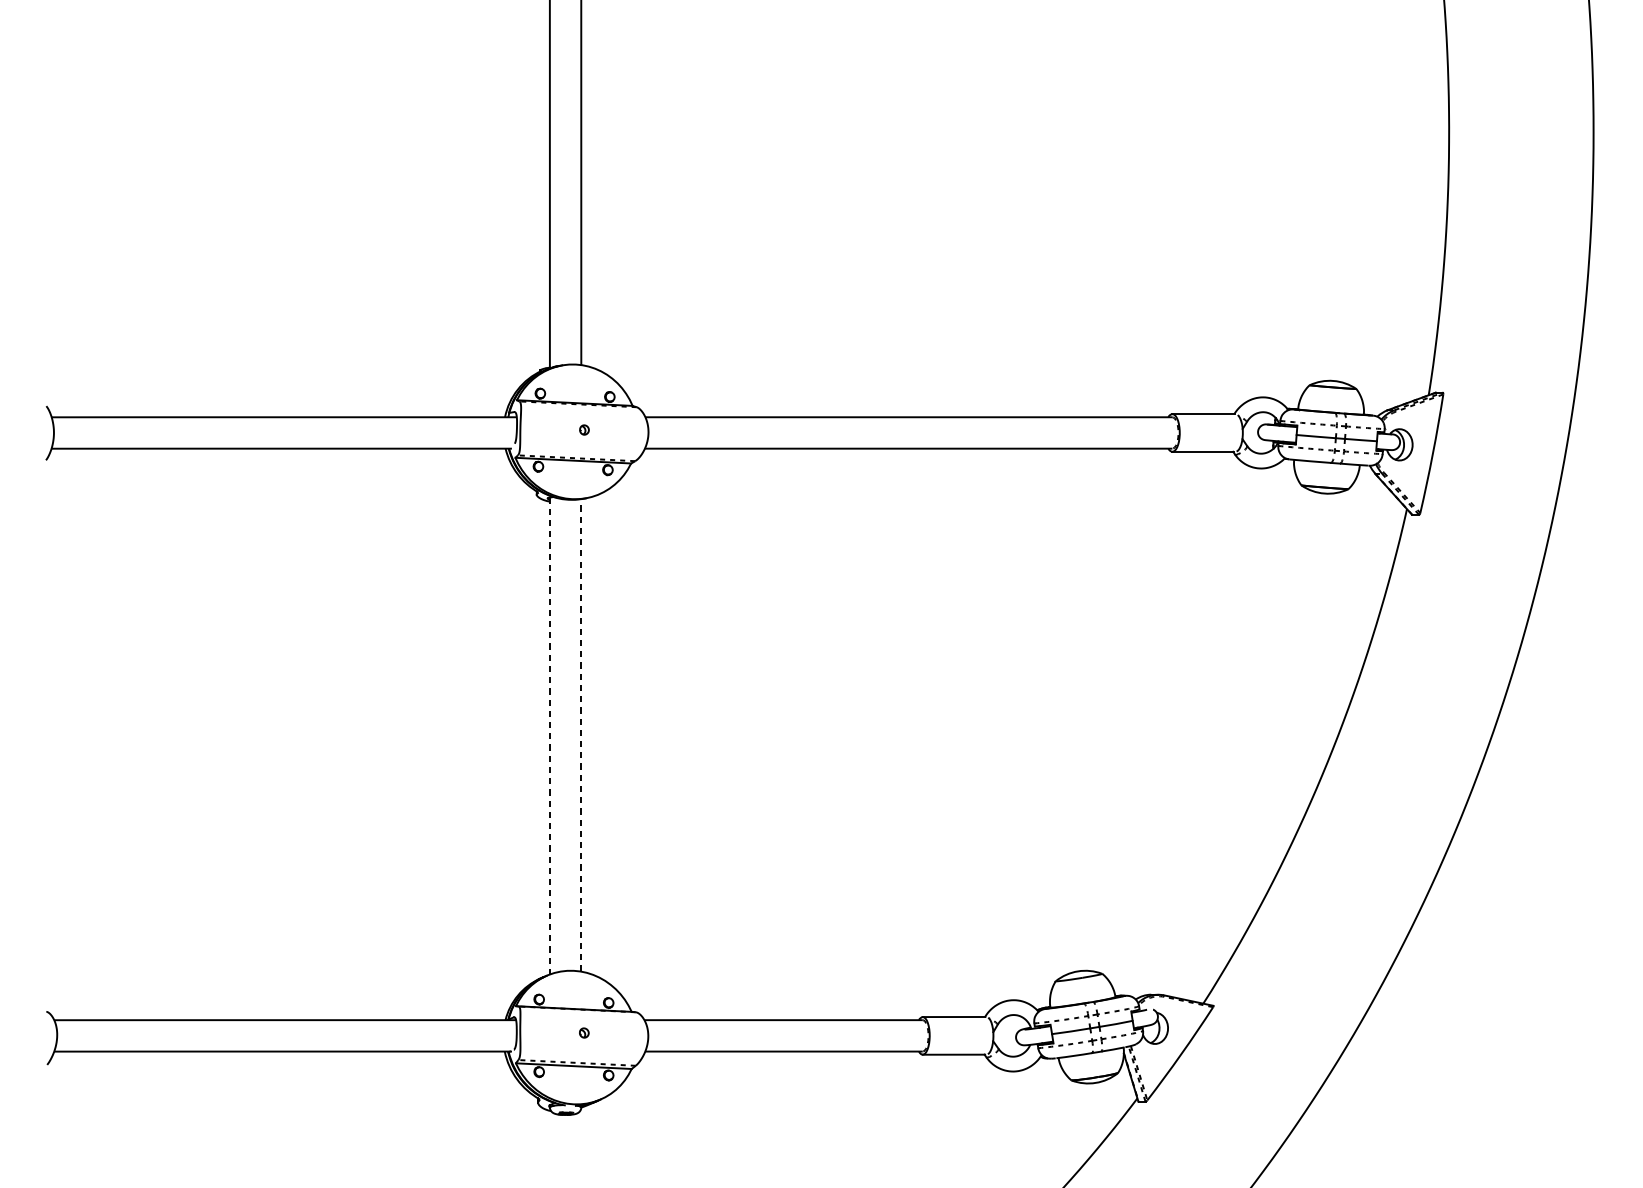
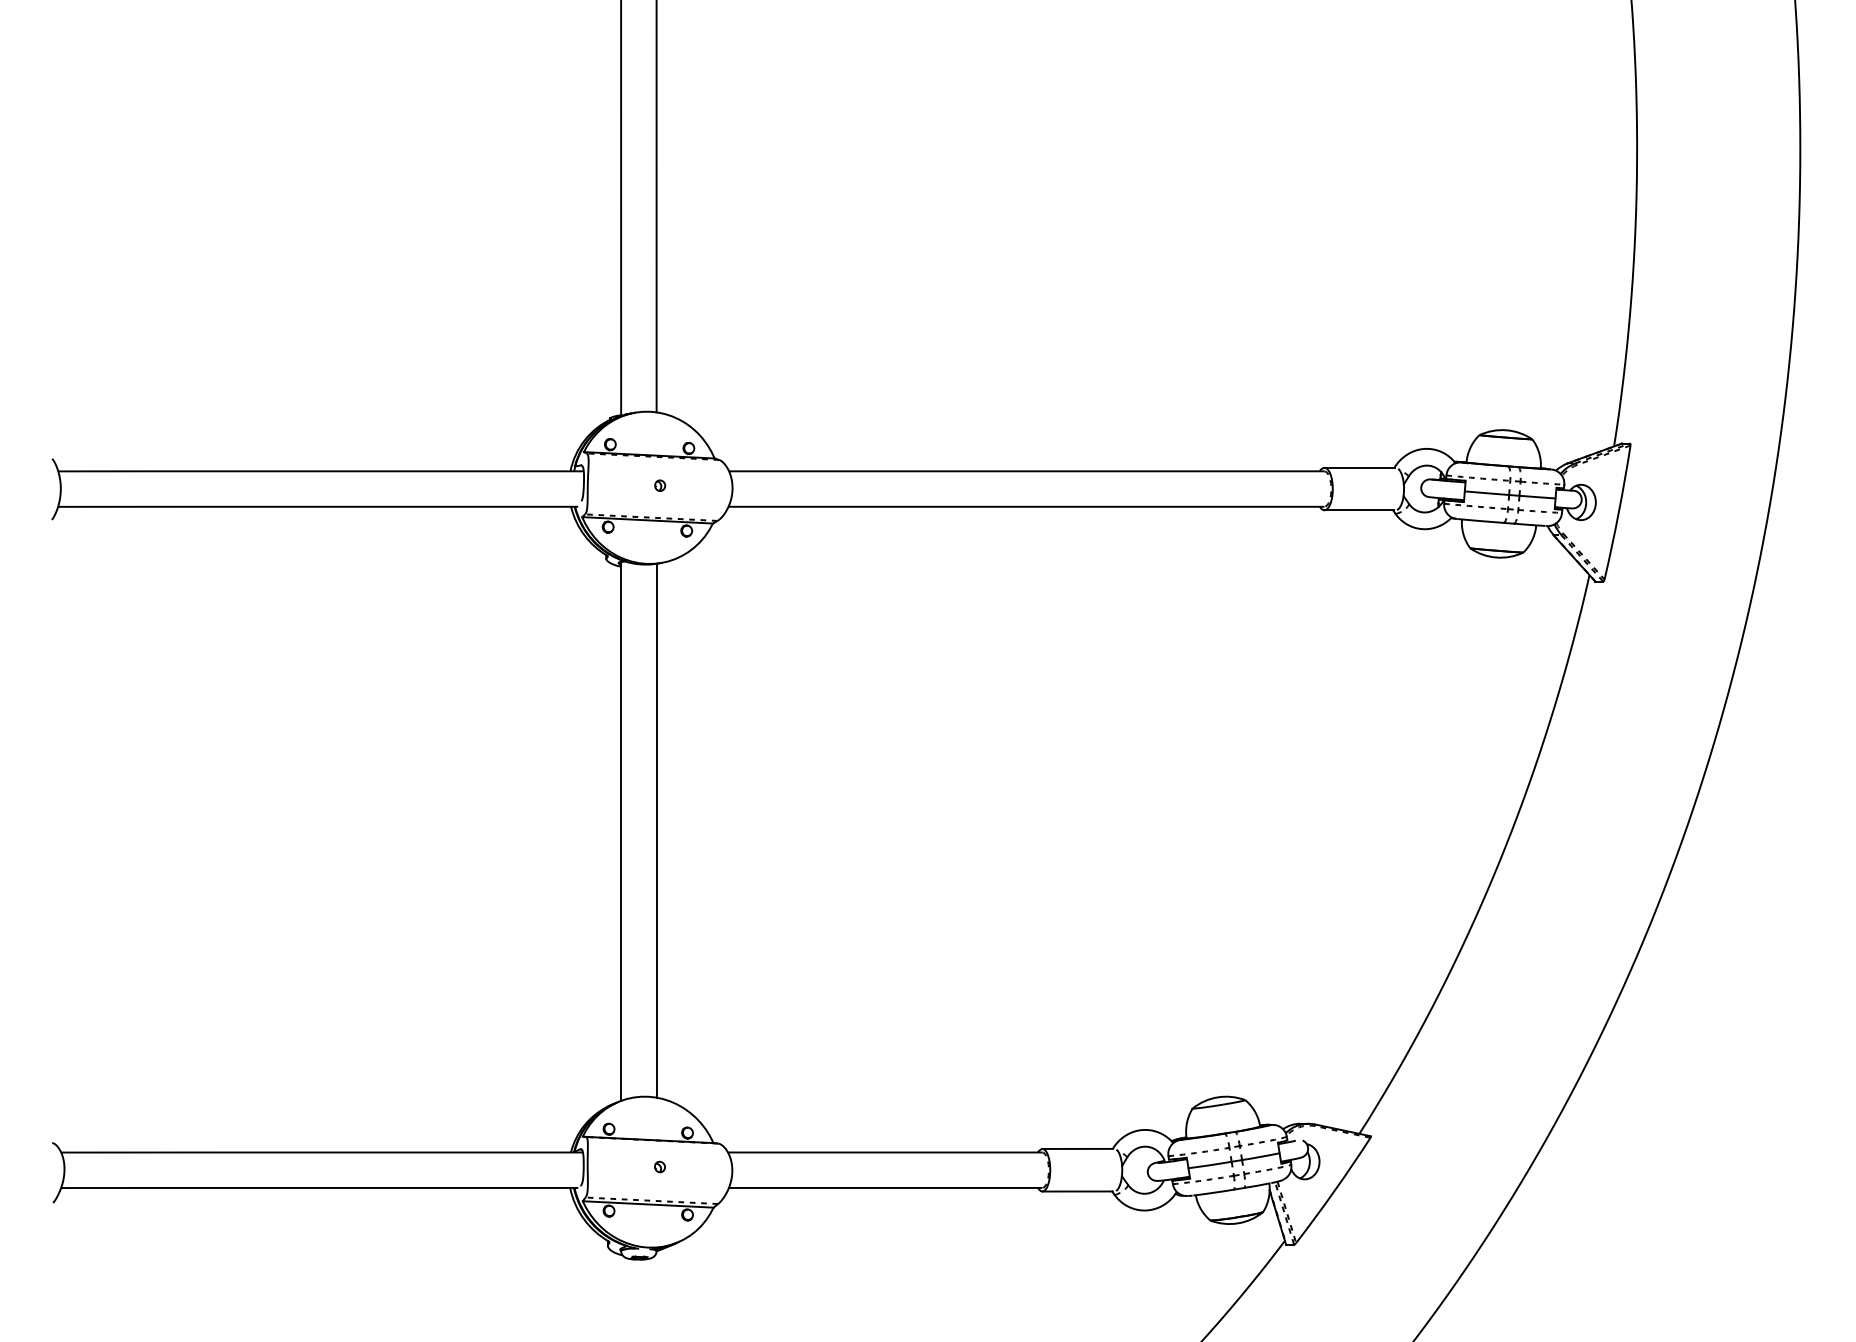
line: (581, 735) -> (656, 830), dashed -> solid
line: (550, 736) -> (621, 831), dashed -> solid

